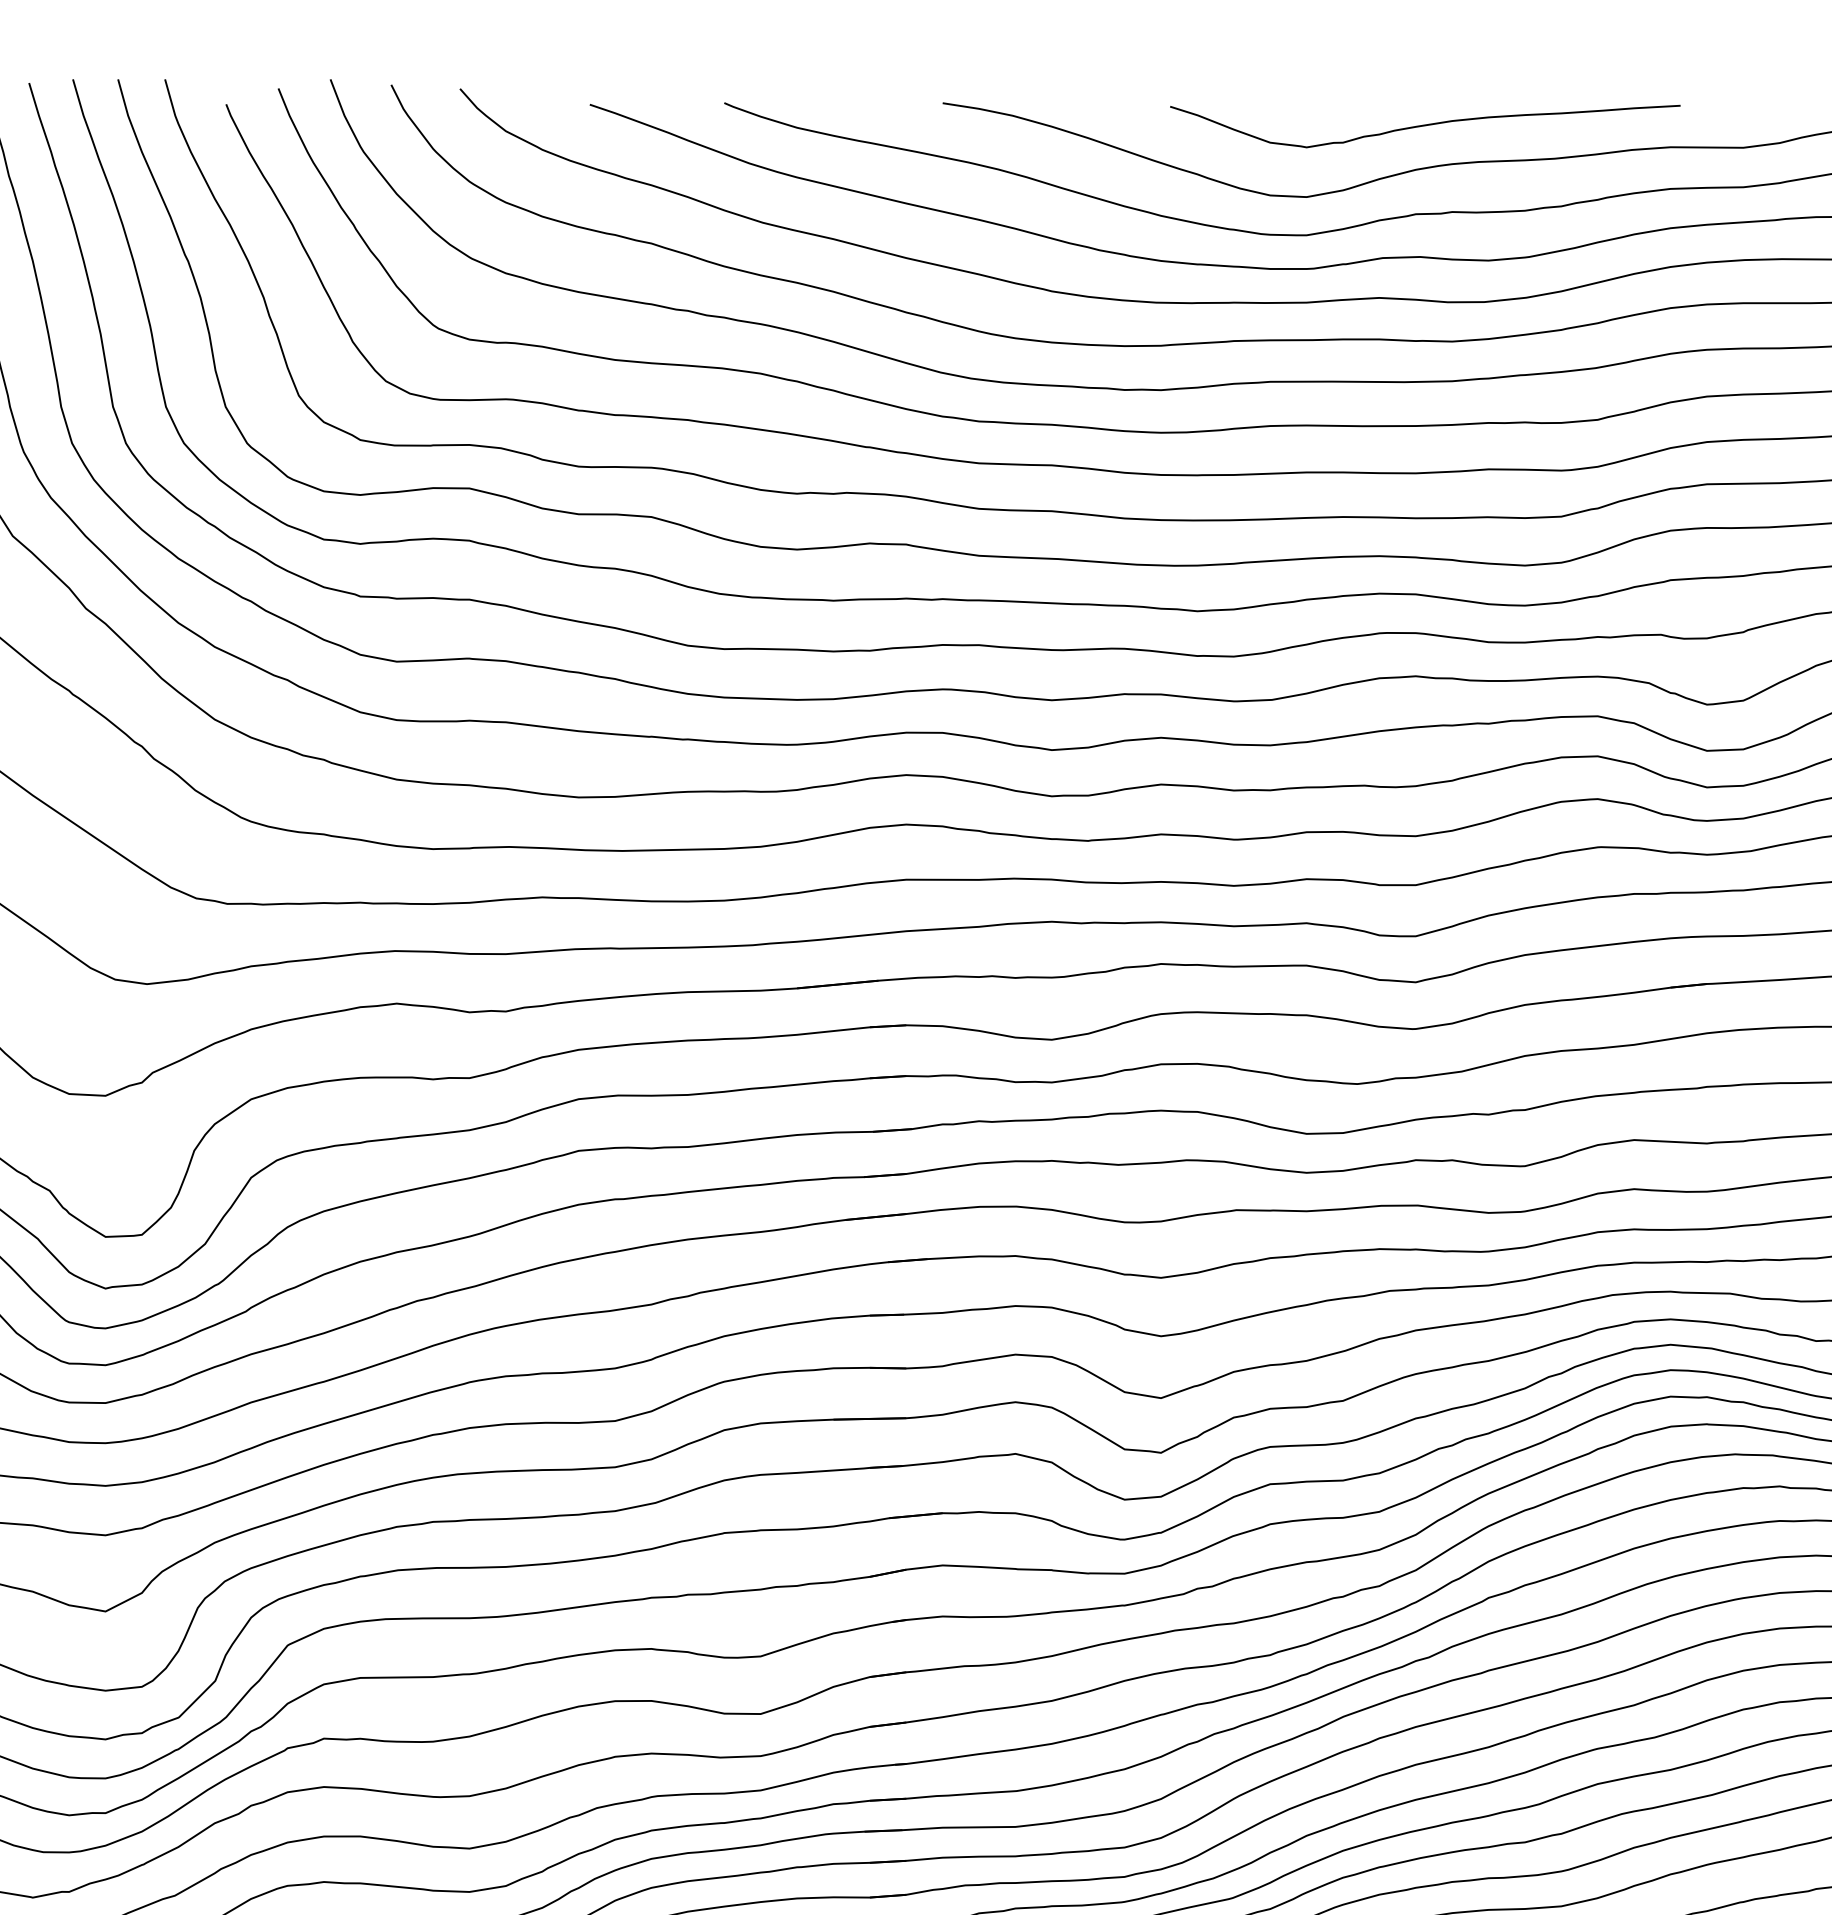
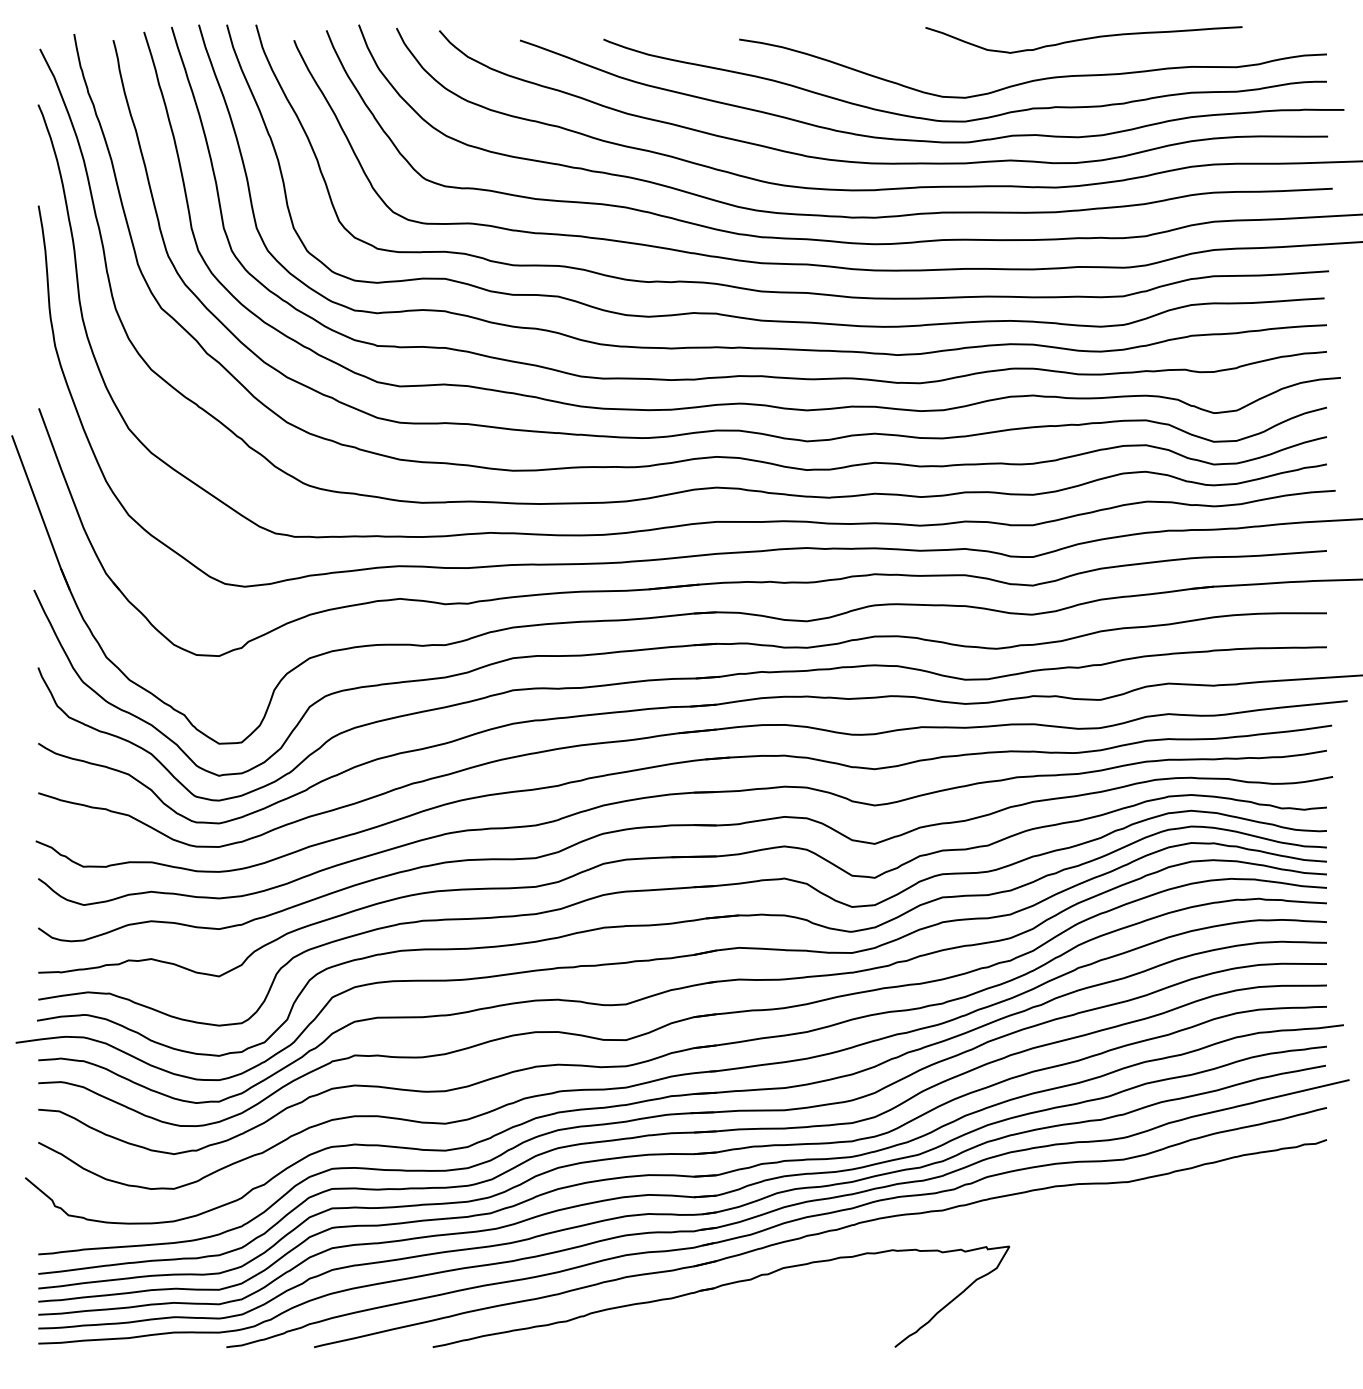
curve: (1424, 125) -> (1083, 39), moved

